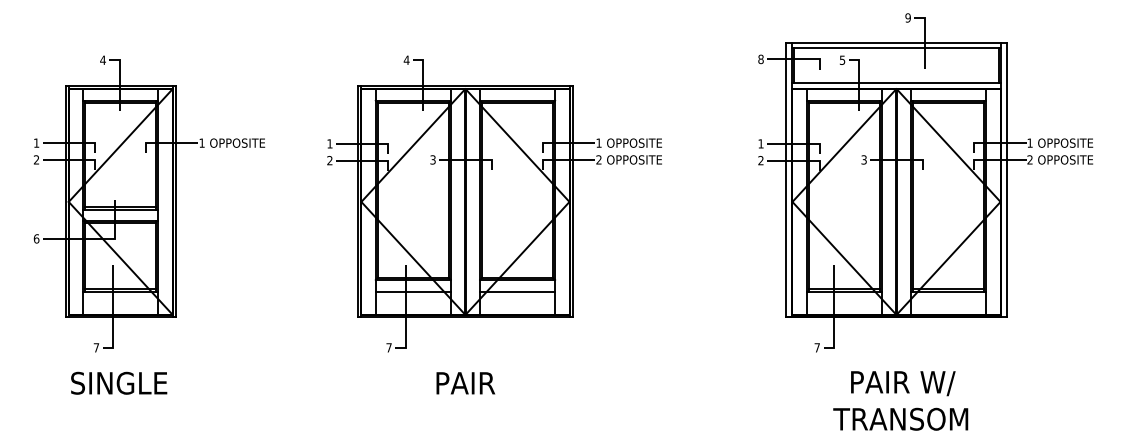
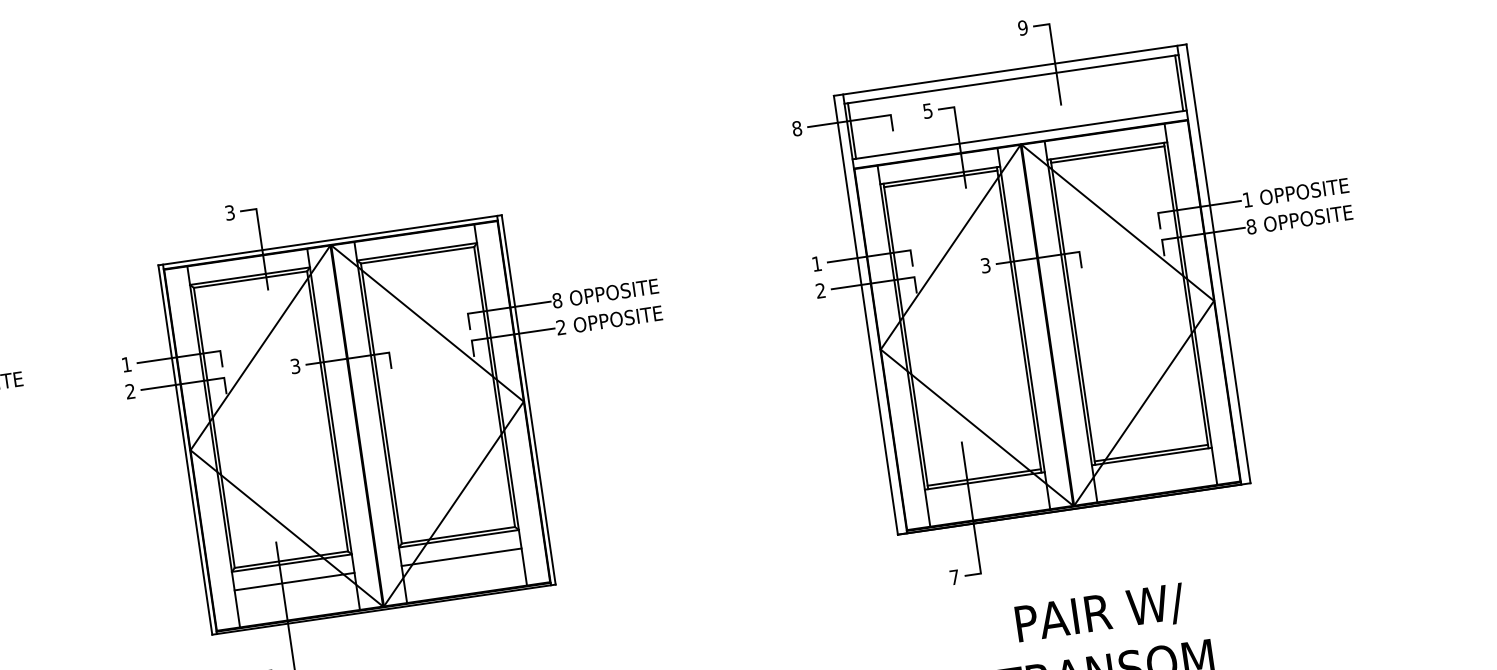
text: (406, 59) -> (229, 211), 4 -> 3
text: (598, 142) -> (556, 299), 1 -> 8
text: (1029, 159) -> (1250, 226), 2 -> 8

